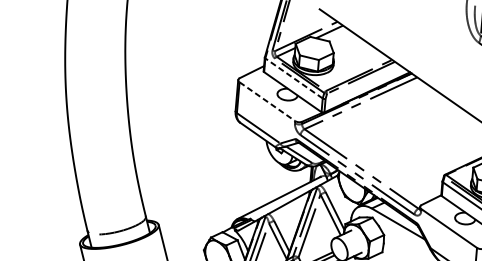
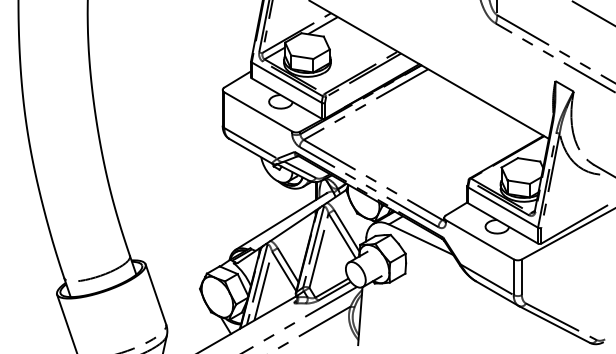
line: (293, 78) -> (286, 82), dashed -> solid
line: (267, 102) -> (258, 112), dashed -> solid

